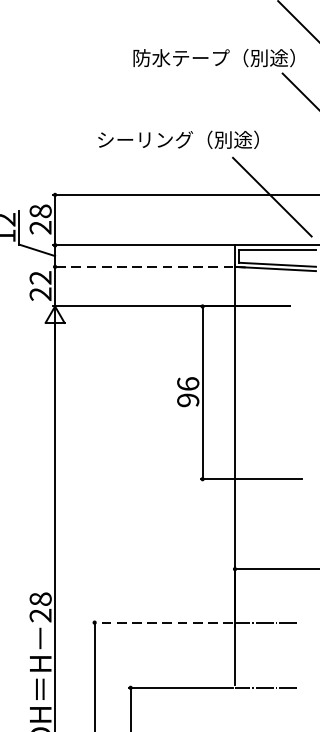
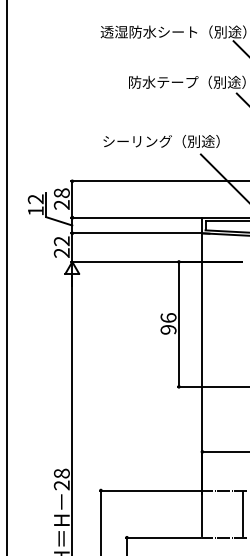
line: (142, 267) -> (135, 233), dashed -> solid
line: (163, 622) -> (150, 490), dashed -> solid
line: (290, 654) -> (242, 513), added

